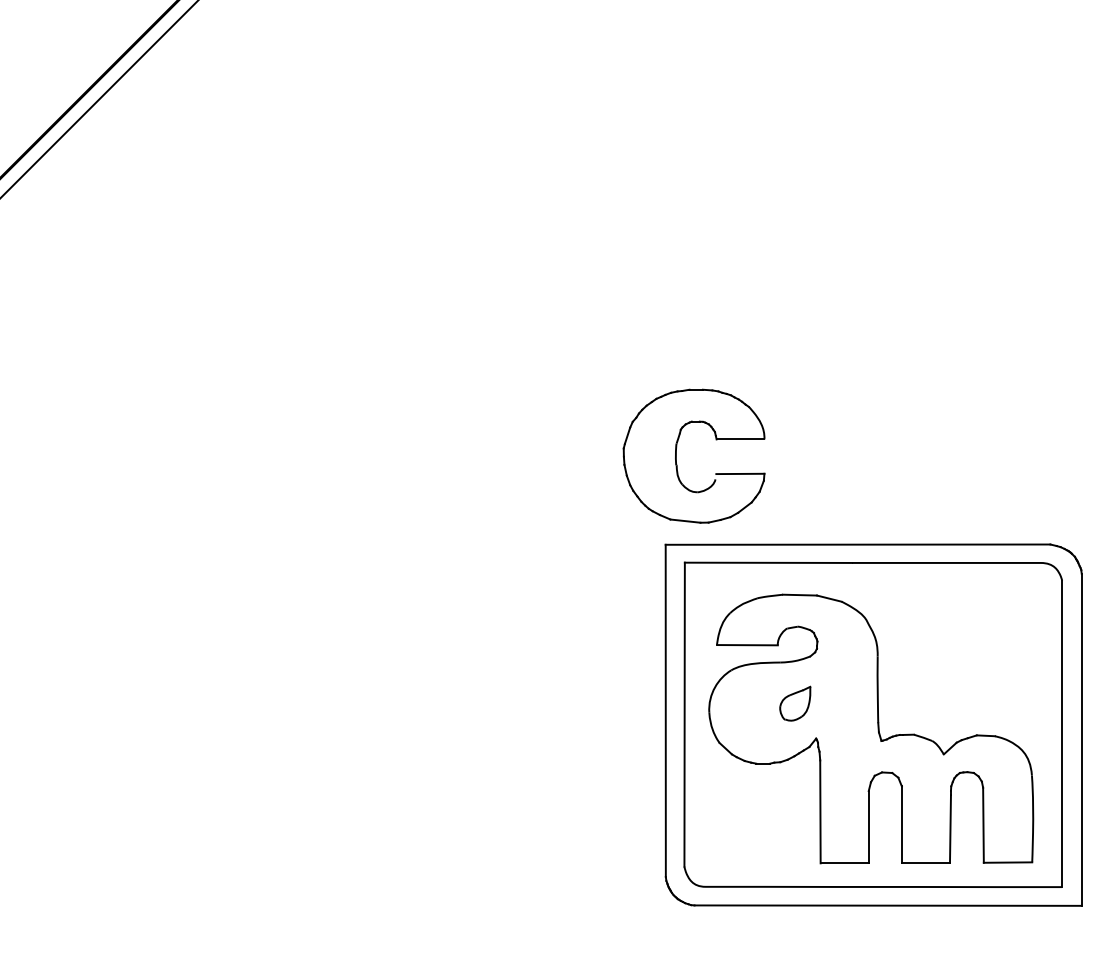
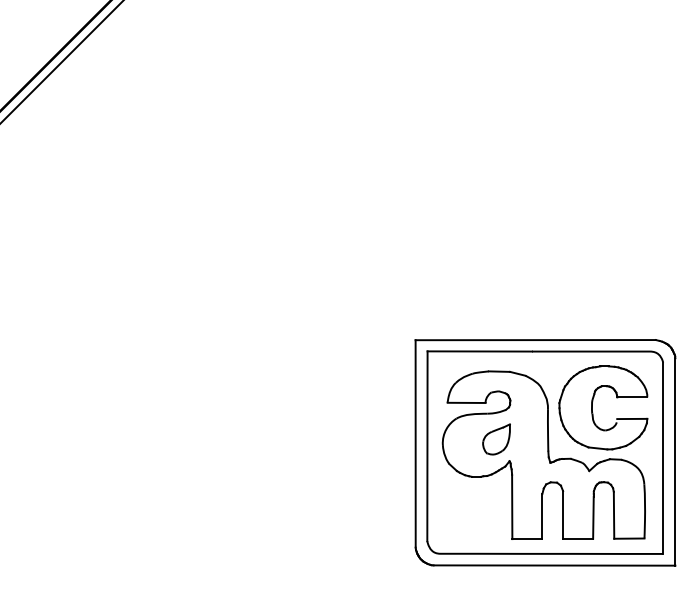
part: (676, 455) -> (592, 407), moved
part: (795, 703) -> (496, 439), size x1.43

